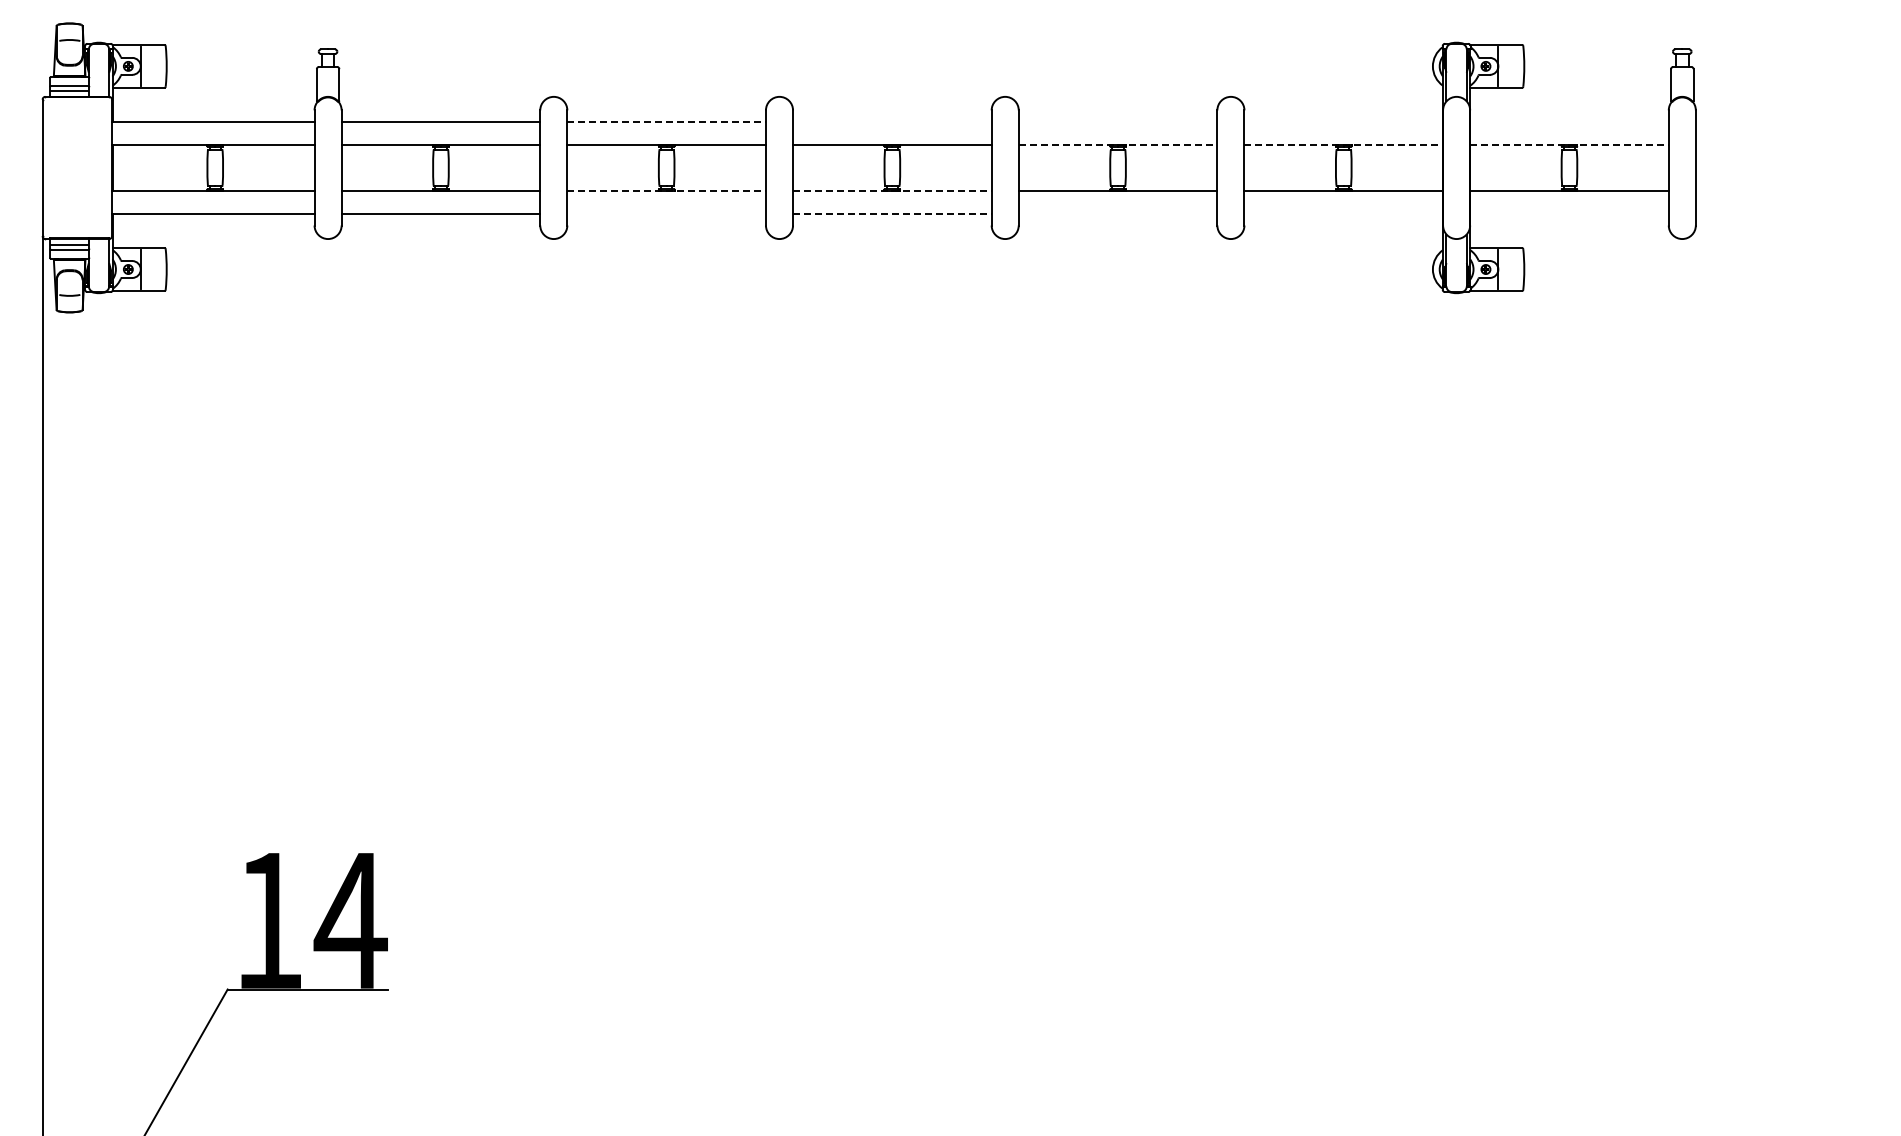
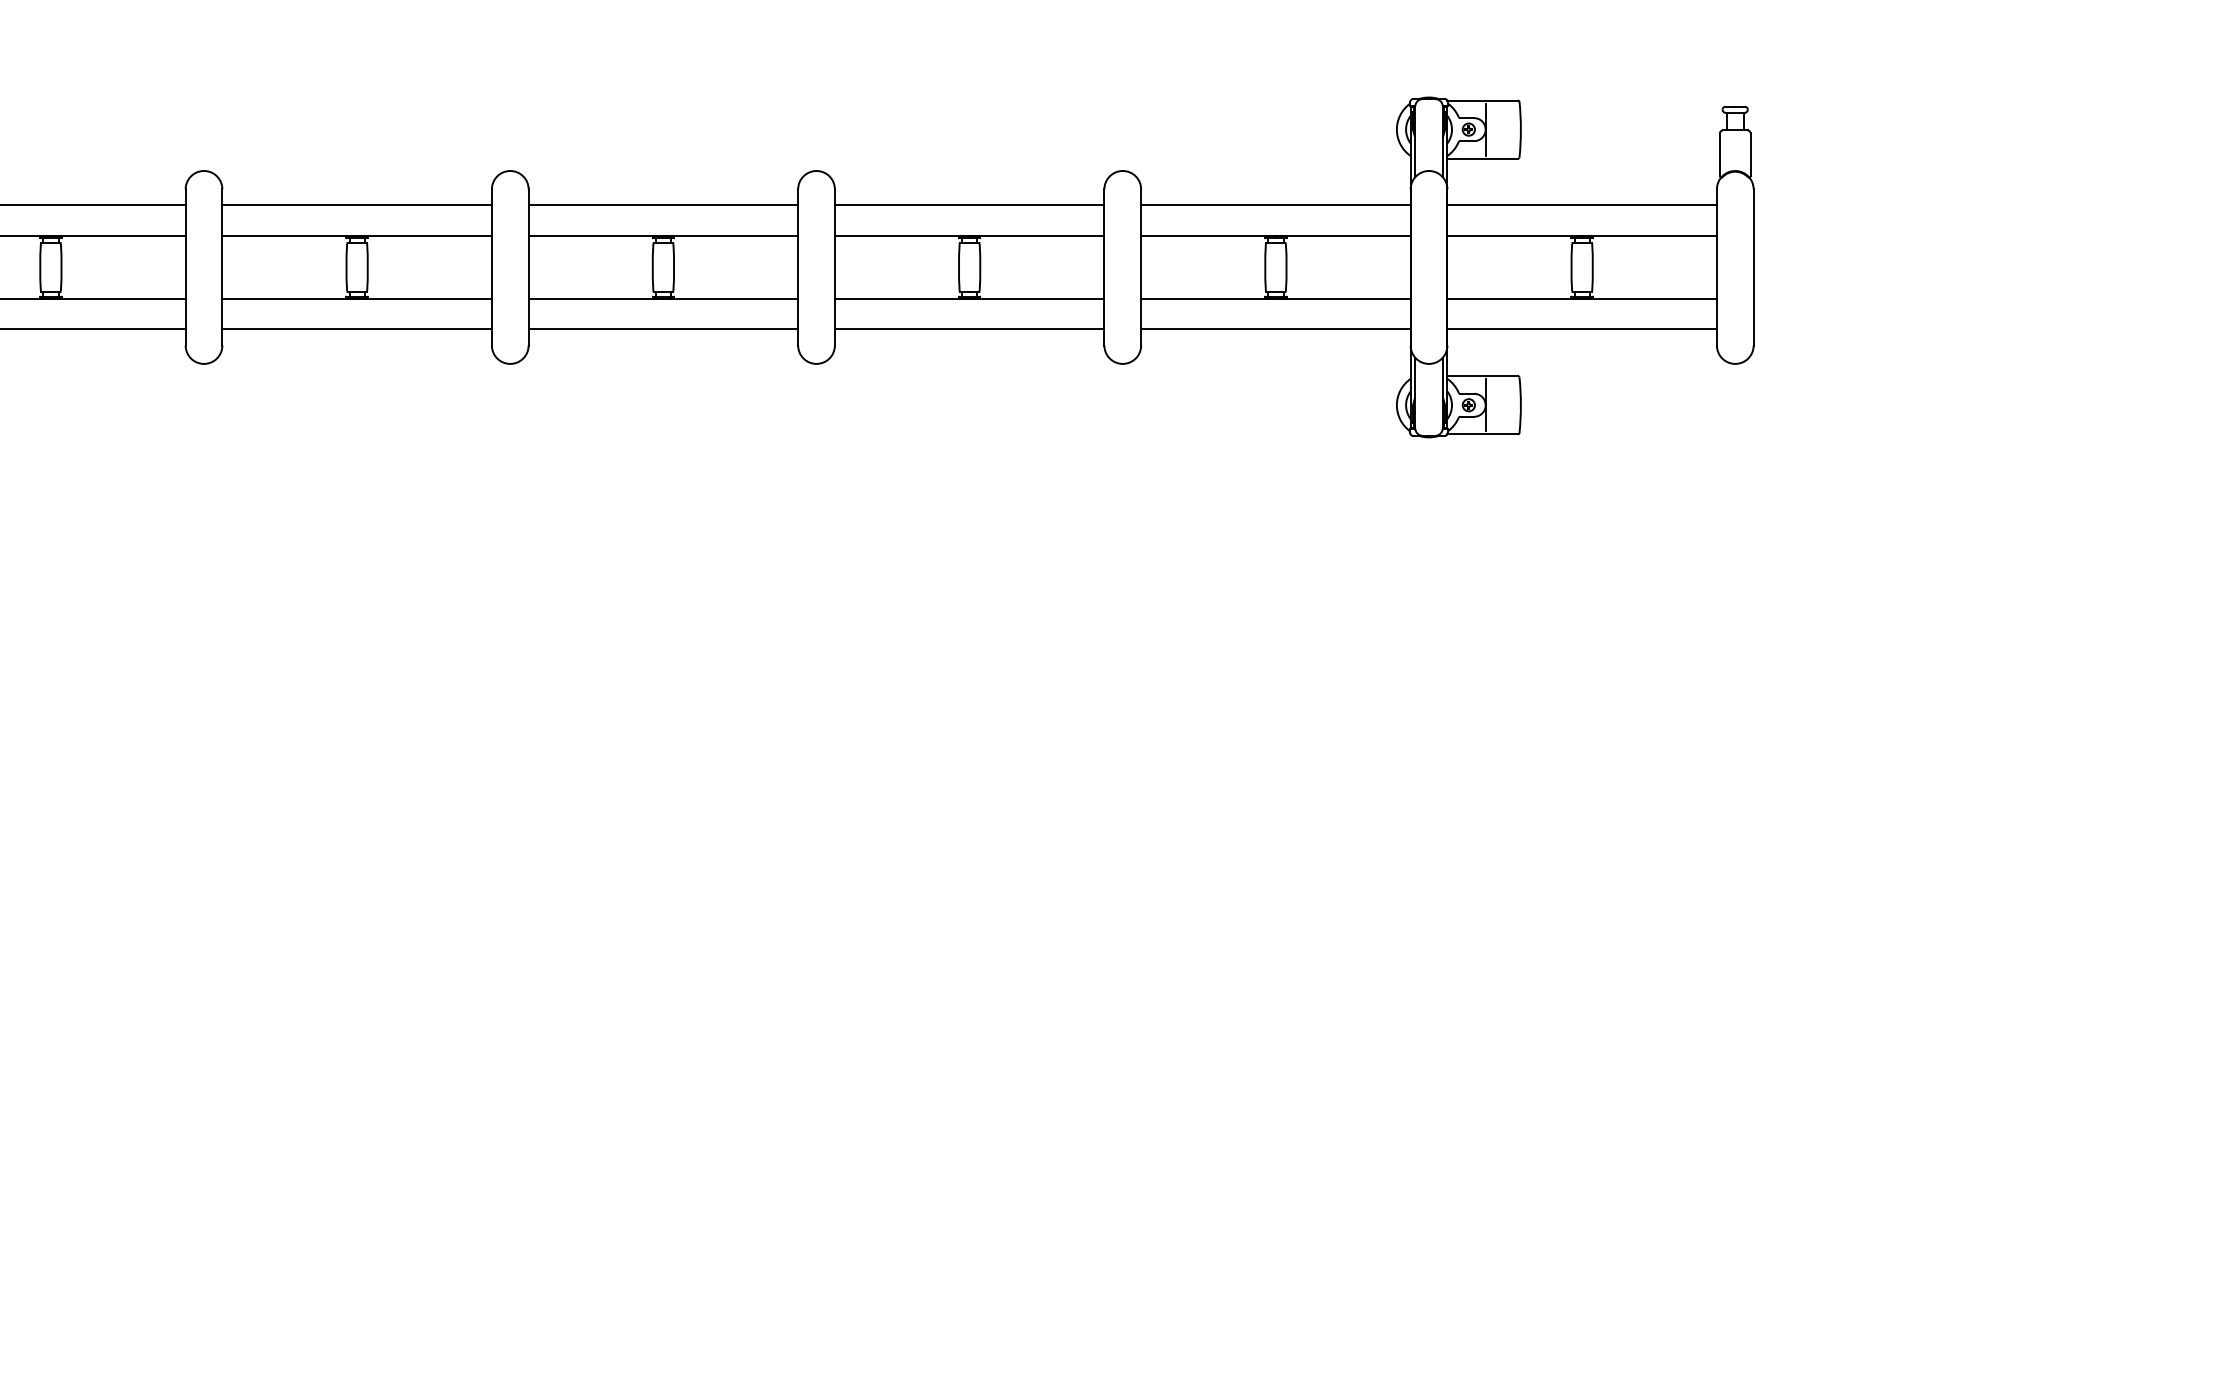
line: (667, 122) -> (358, 205), dashed -> solid
line: (892, 122) -> (663, 205), added
line: (1117, 122) -> (968, 205), added
line: (1343, 122) -> (1275, 205), added
line: (1569, 122) -> (1582, 205), added
line: (1118, 144) -> (970, 235), dashed -> solid
line: (1344, 144) -> (1276, 235), dashed -> solid
line: (1569, 144) -> (1582, 235), dashed -> solid
line: (667, 191) -> (358, 299), dashed -> solid
line: (892, 191) -> (663, 299), dashed -> solid
line: (666, 213) -> (356, 329), added
line: (892, 213) -> (663, 329), dashed -> solid
line: (1117, 213) -> (968, 329), added
line: (1343, 213) -> (1275, 329), added
line: (1569, 213) -> (1582, 329), added

